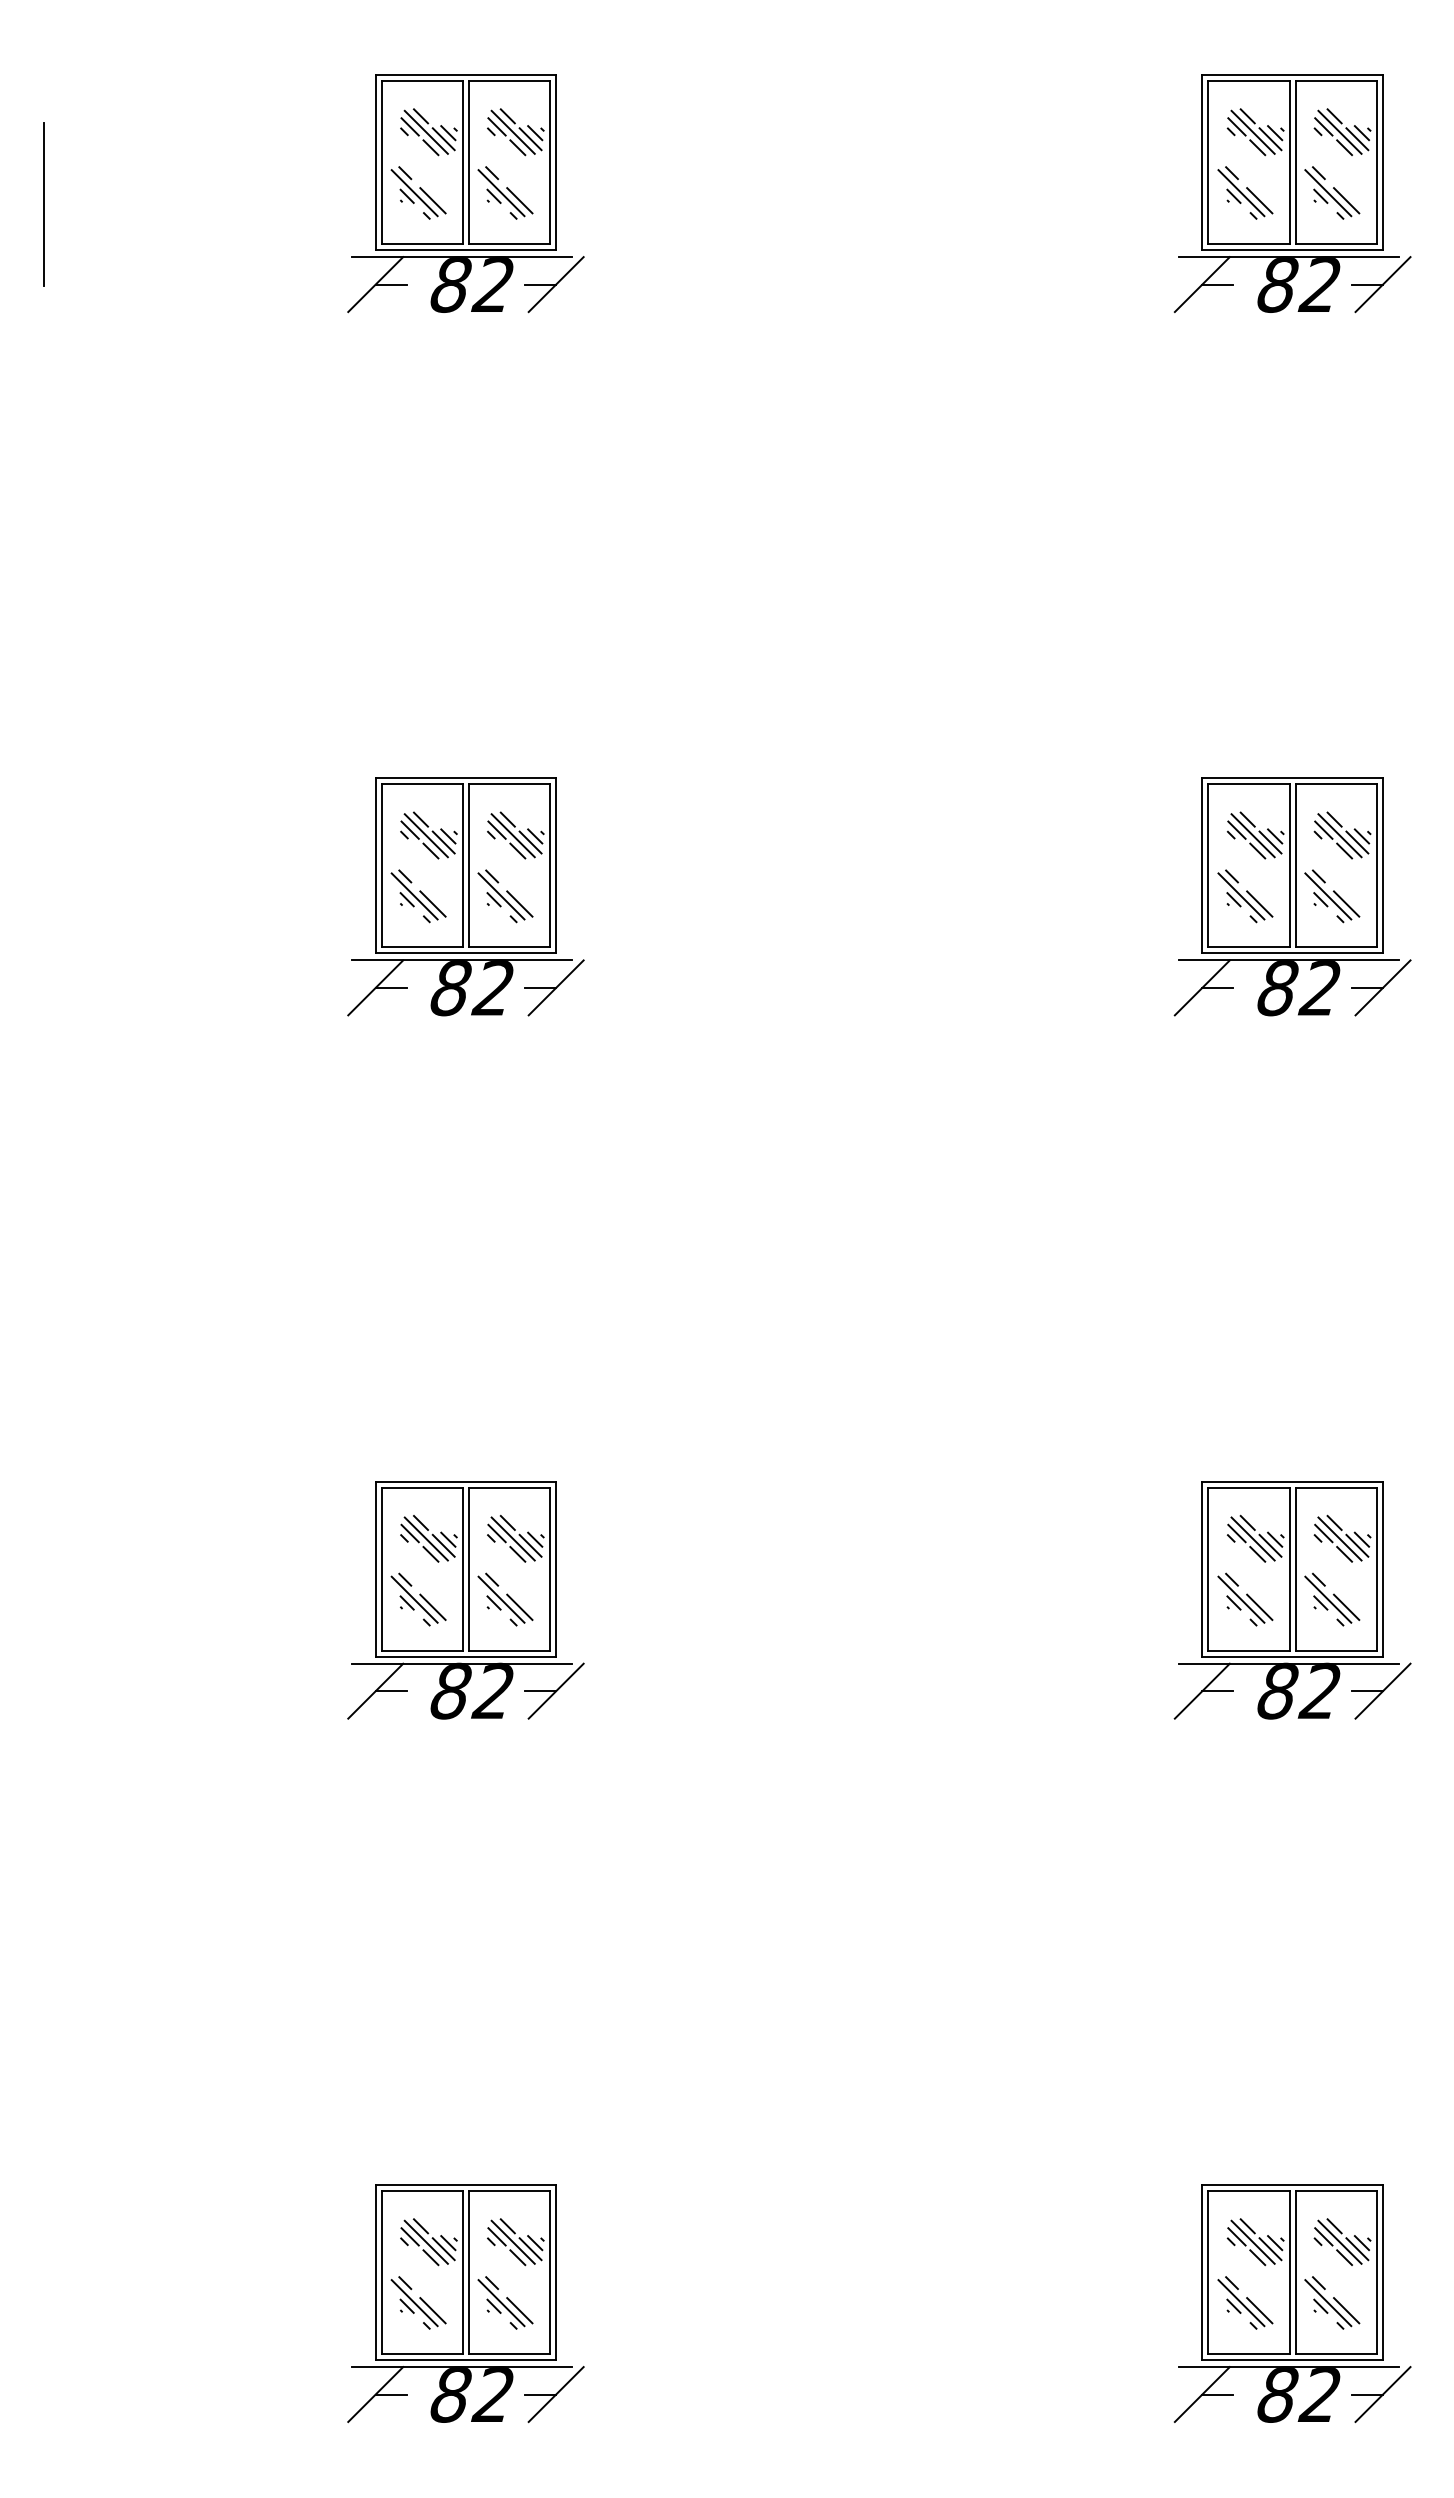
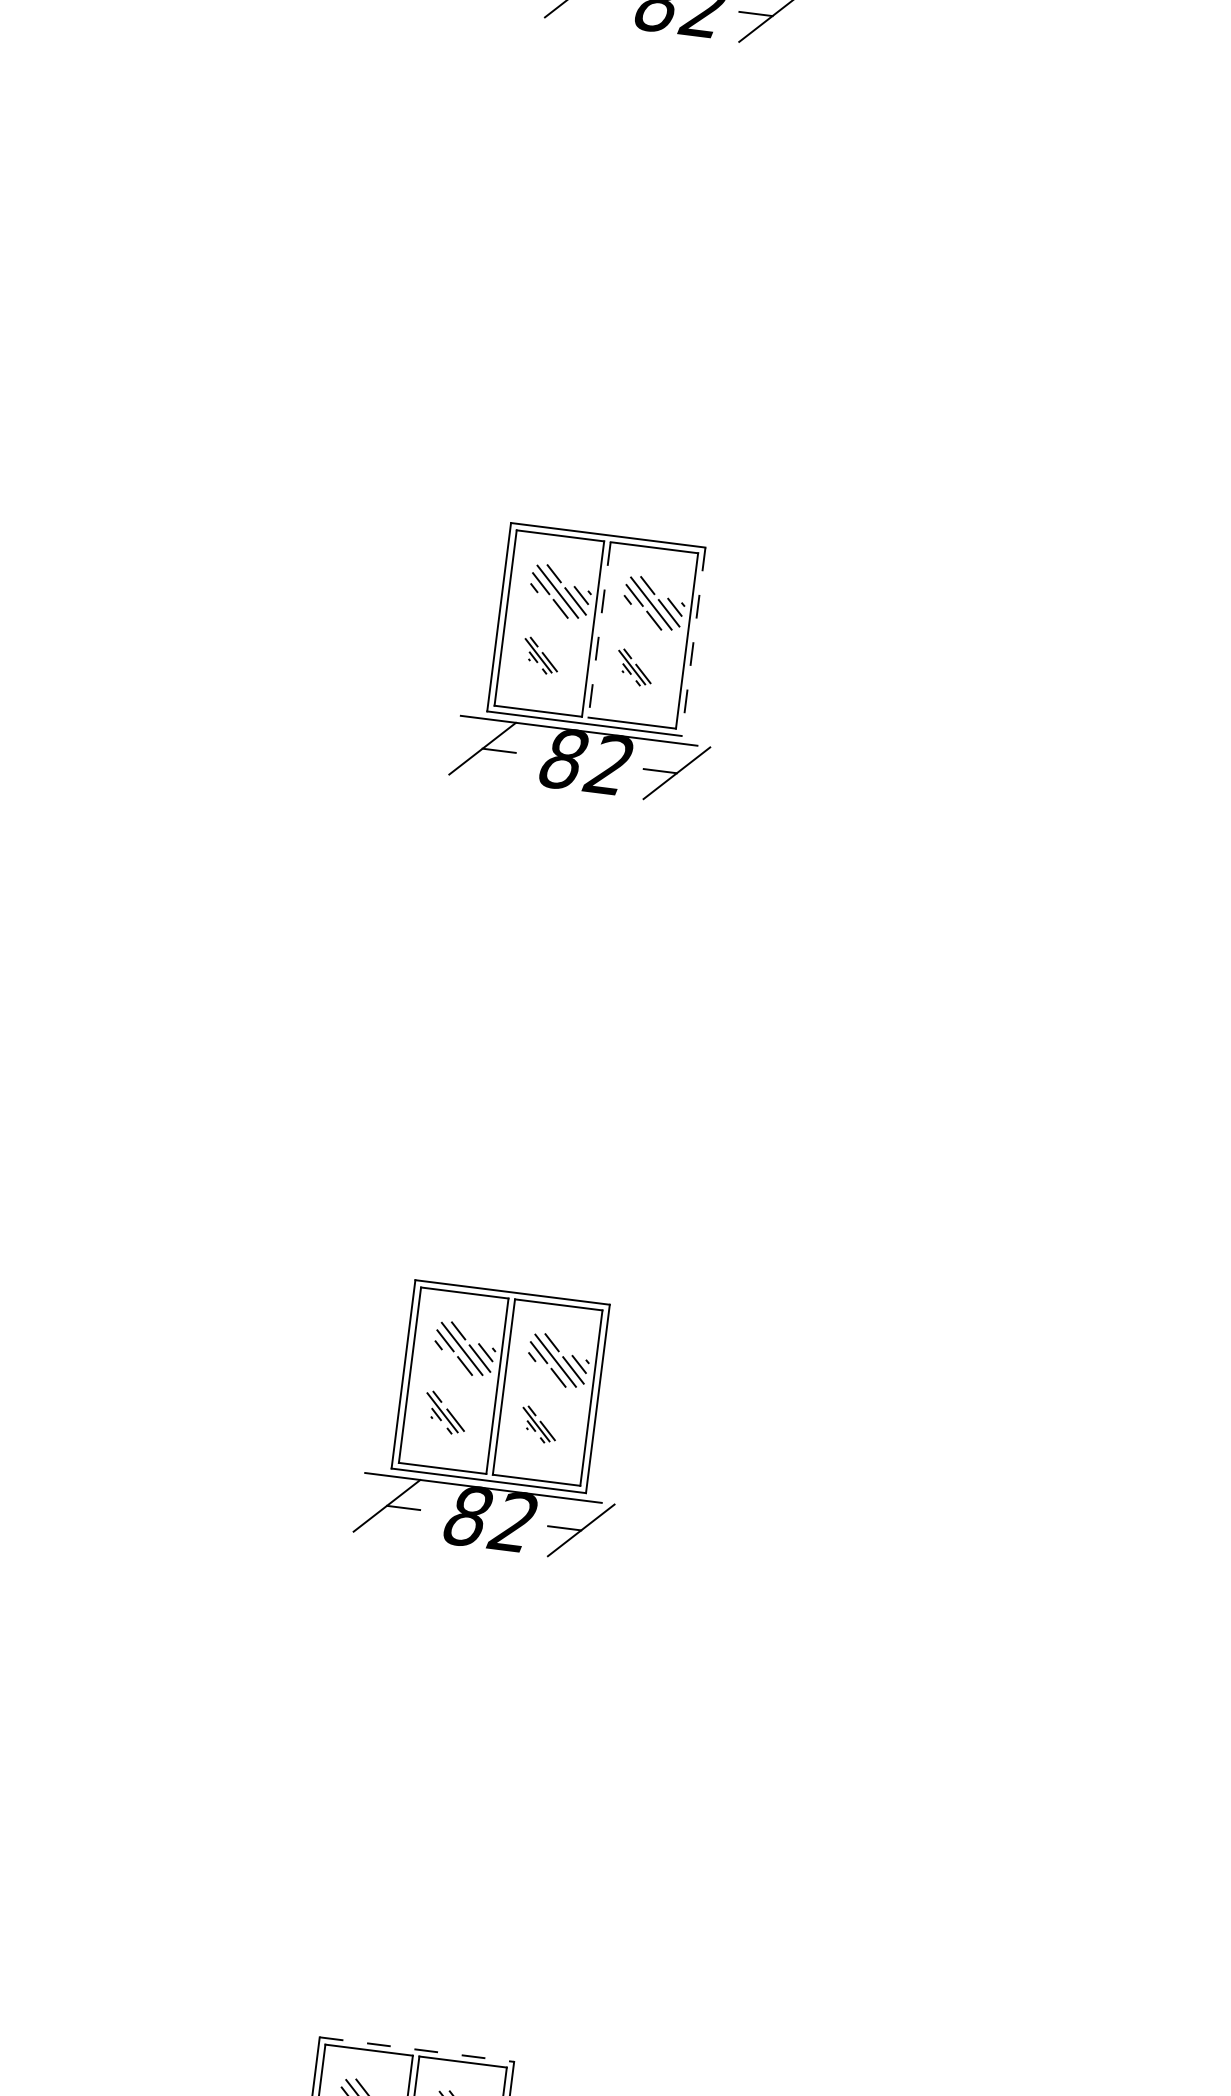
line: (556, 865) -> (693, 641), solid -> dashed
line: (468, 866) -> (599, 630), solid -> dashed
part: (418, 896) -> (541, 656), size x0.6
part: (505, 896) -> (634, 667), size x0.6
part: (418, 1599) -> (445, 1412), size x0.7
part: (505, 1599) -> (539, 1424), size x0.6
line: (466, 2184) -> (417, 2049), solid -> dashed

